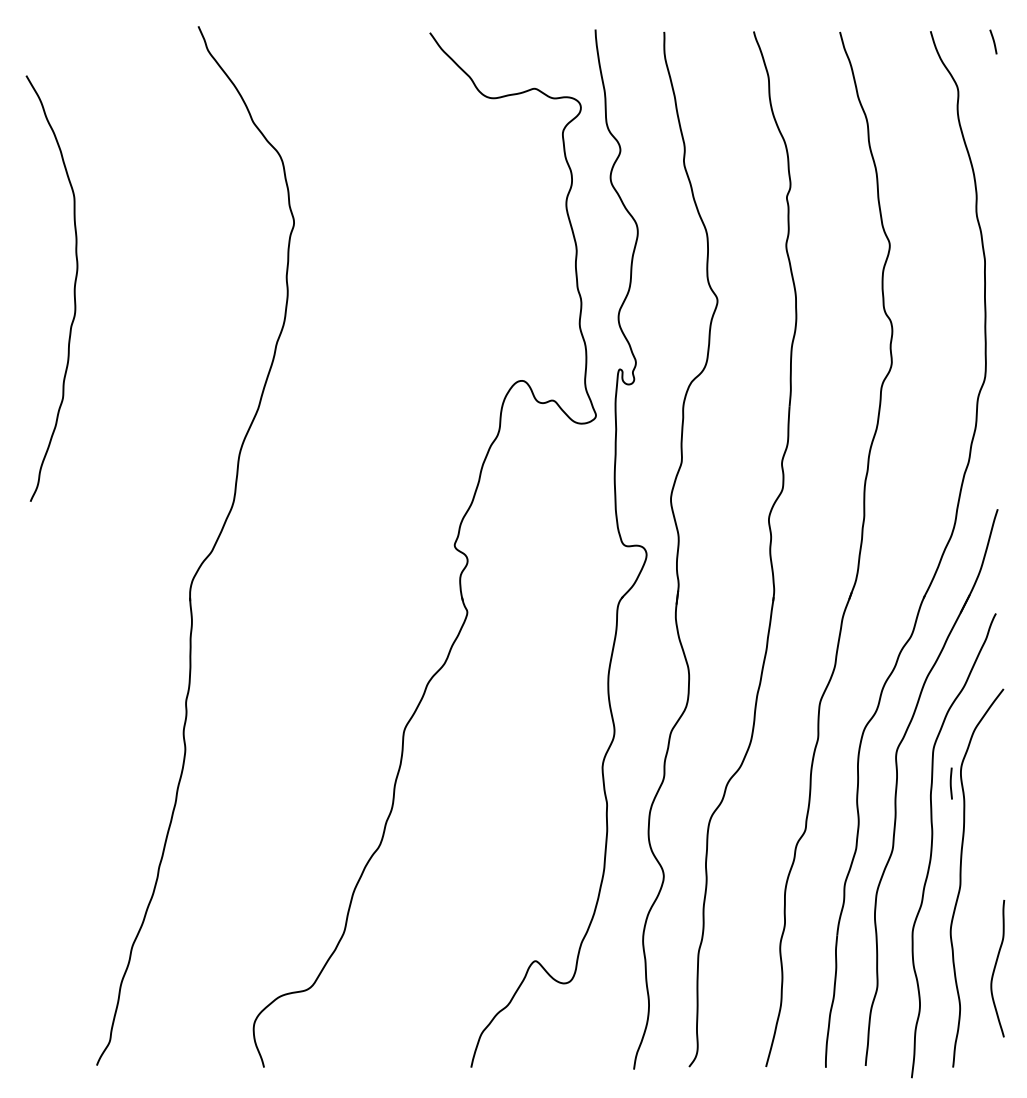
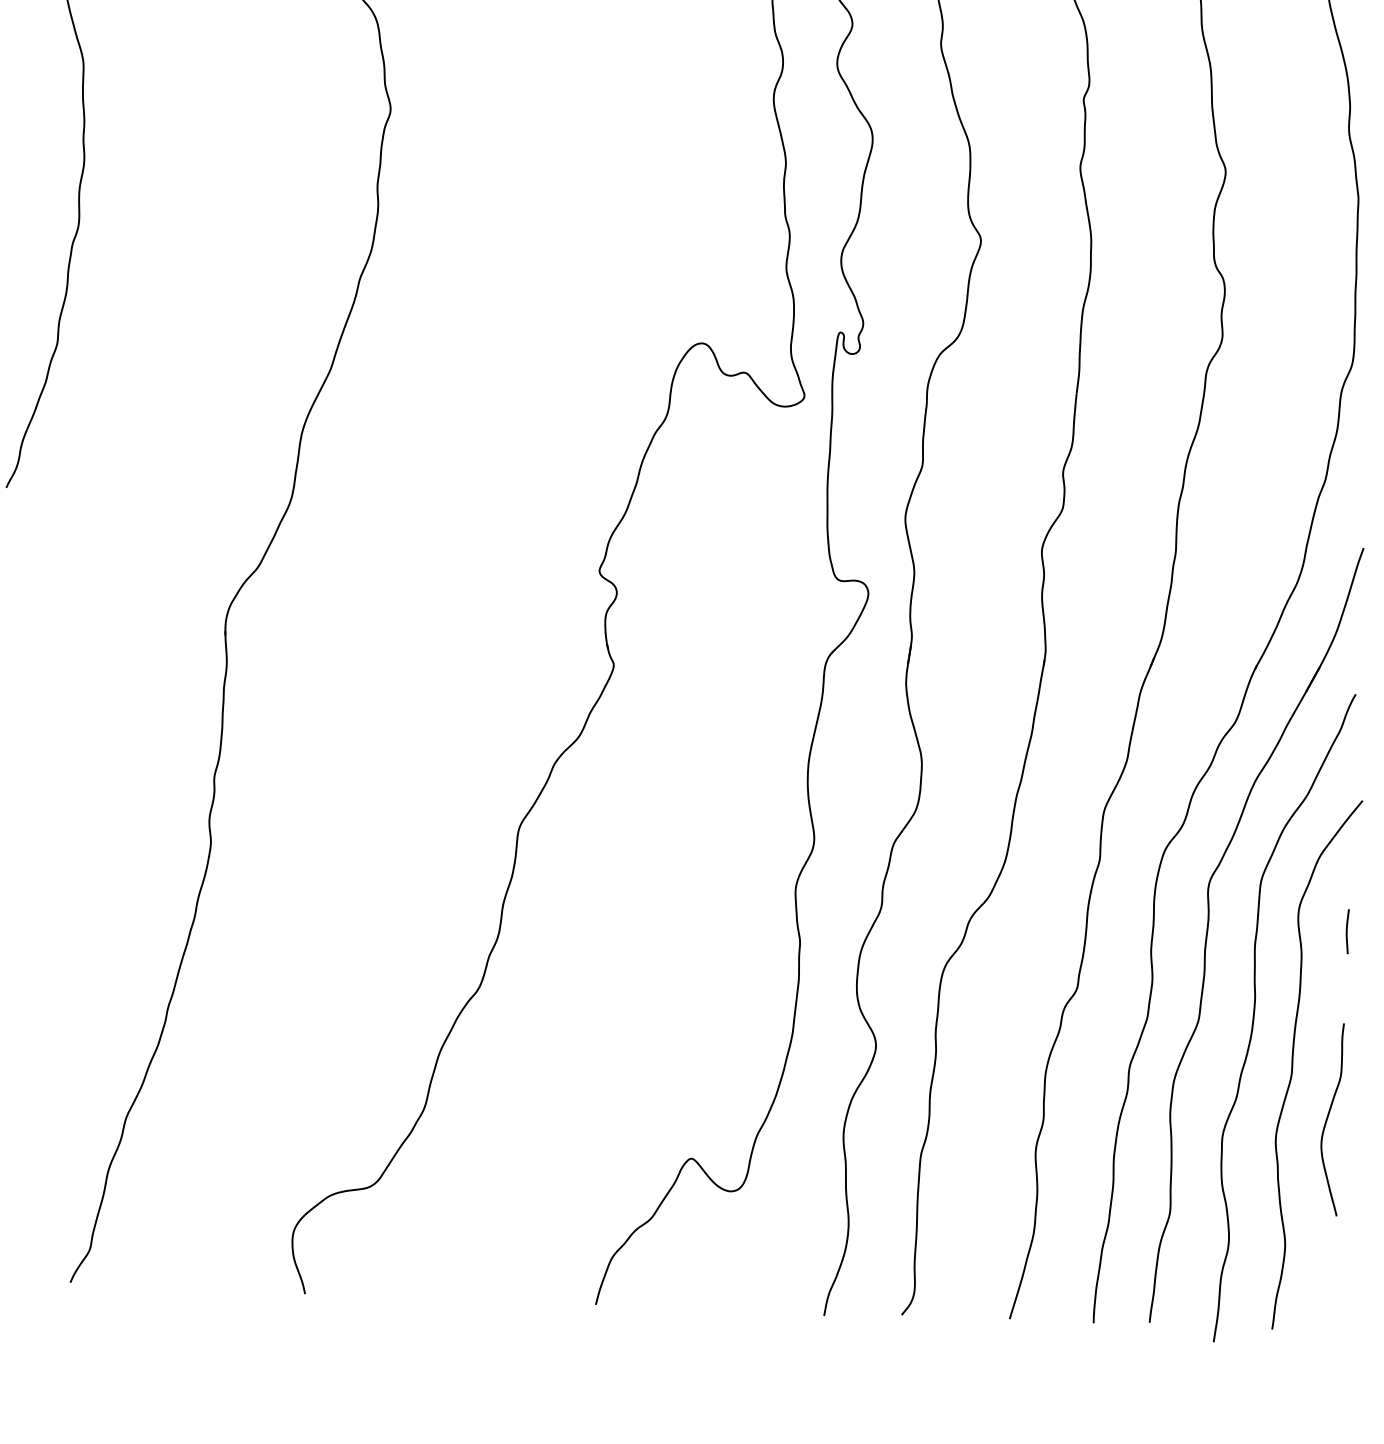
line: (950, 783) -> (1346, 931), moved
curve: (995, 968) -> (1328, 1119), moved

